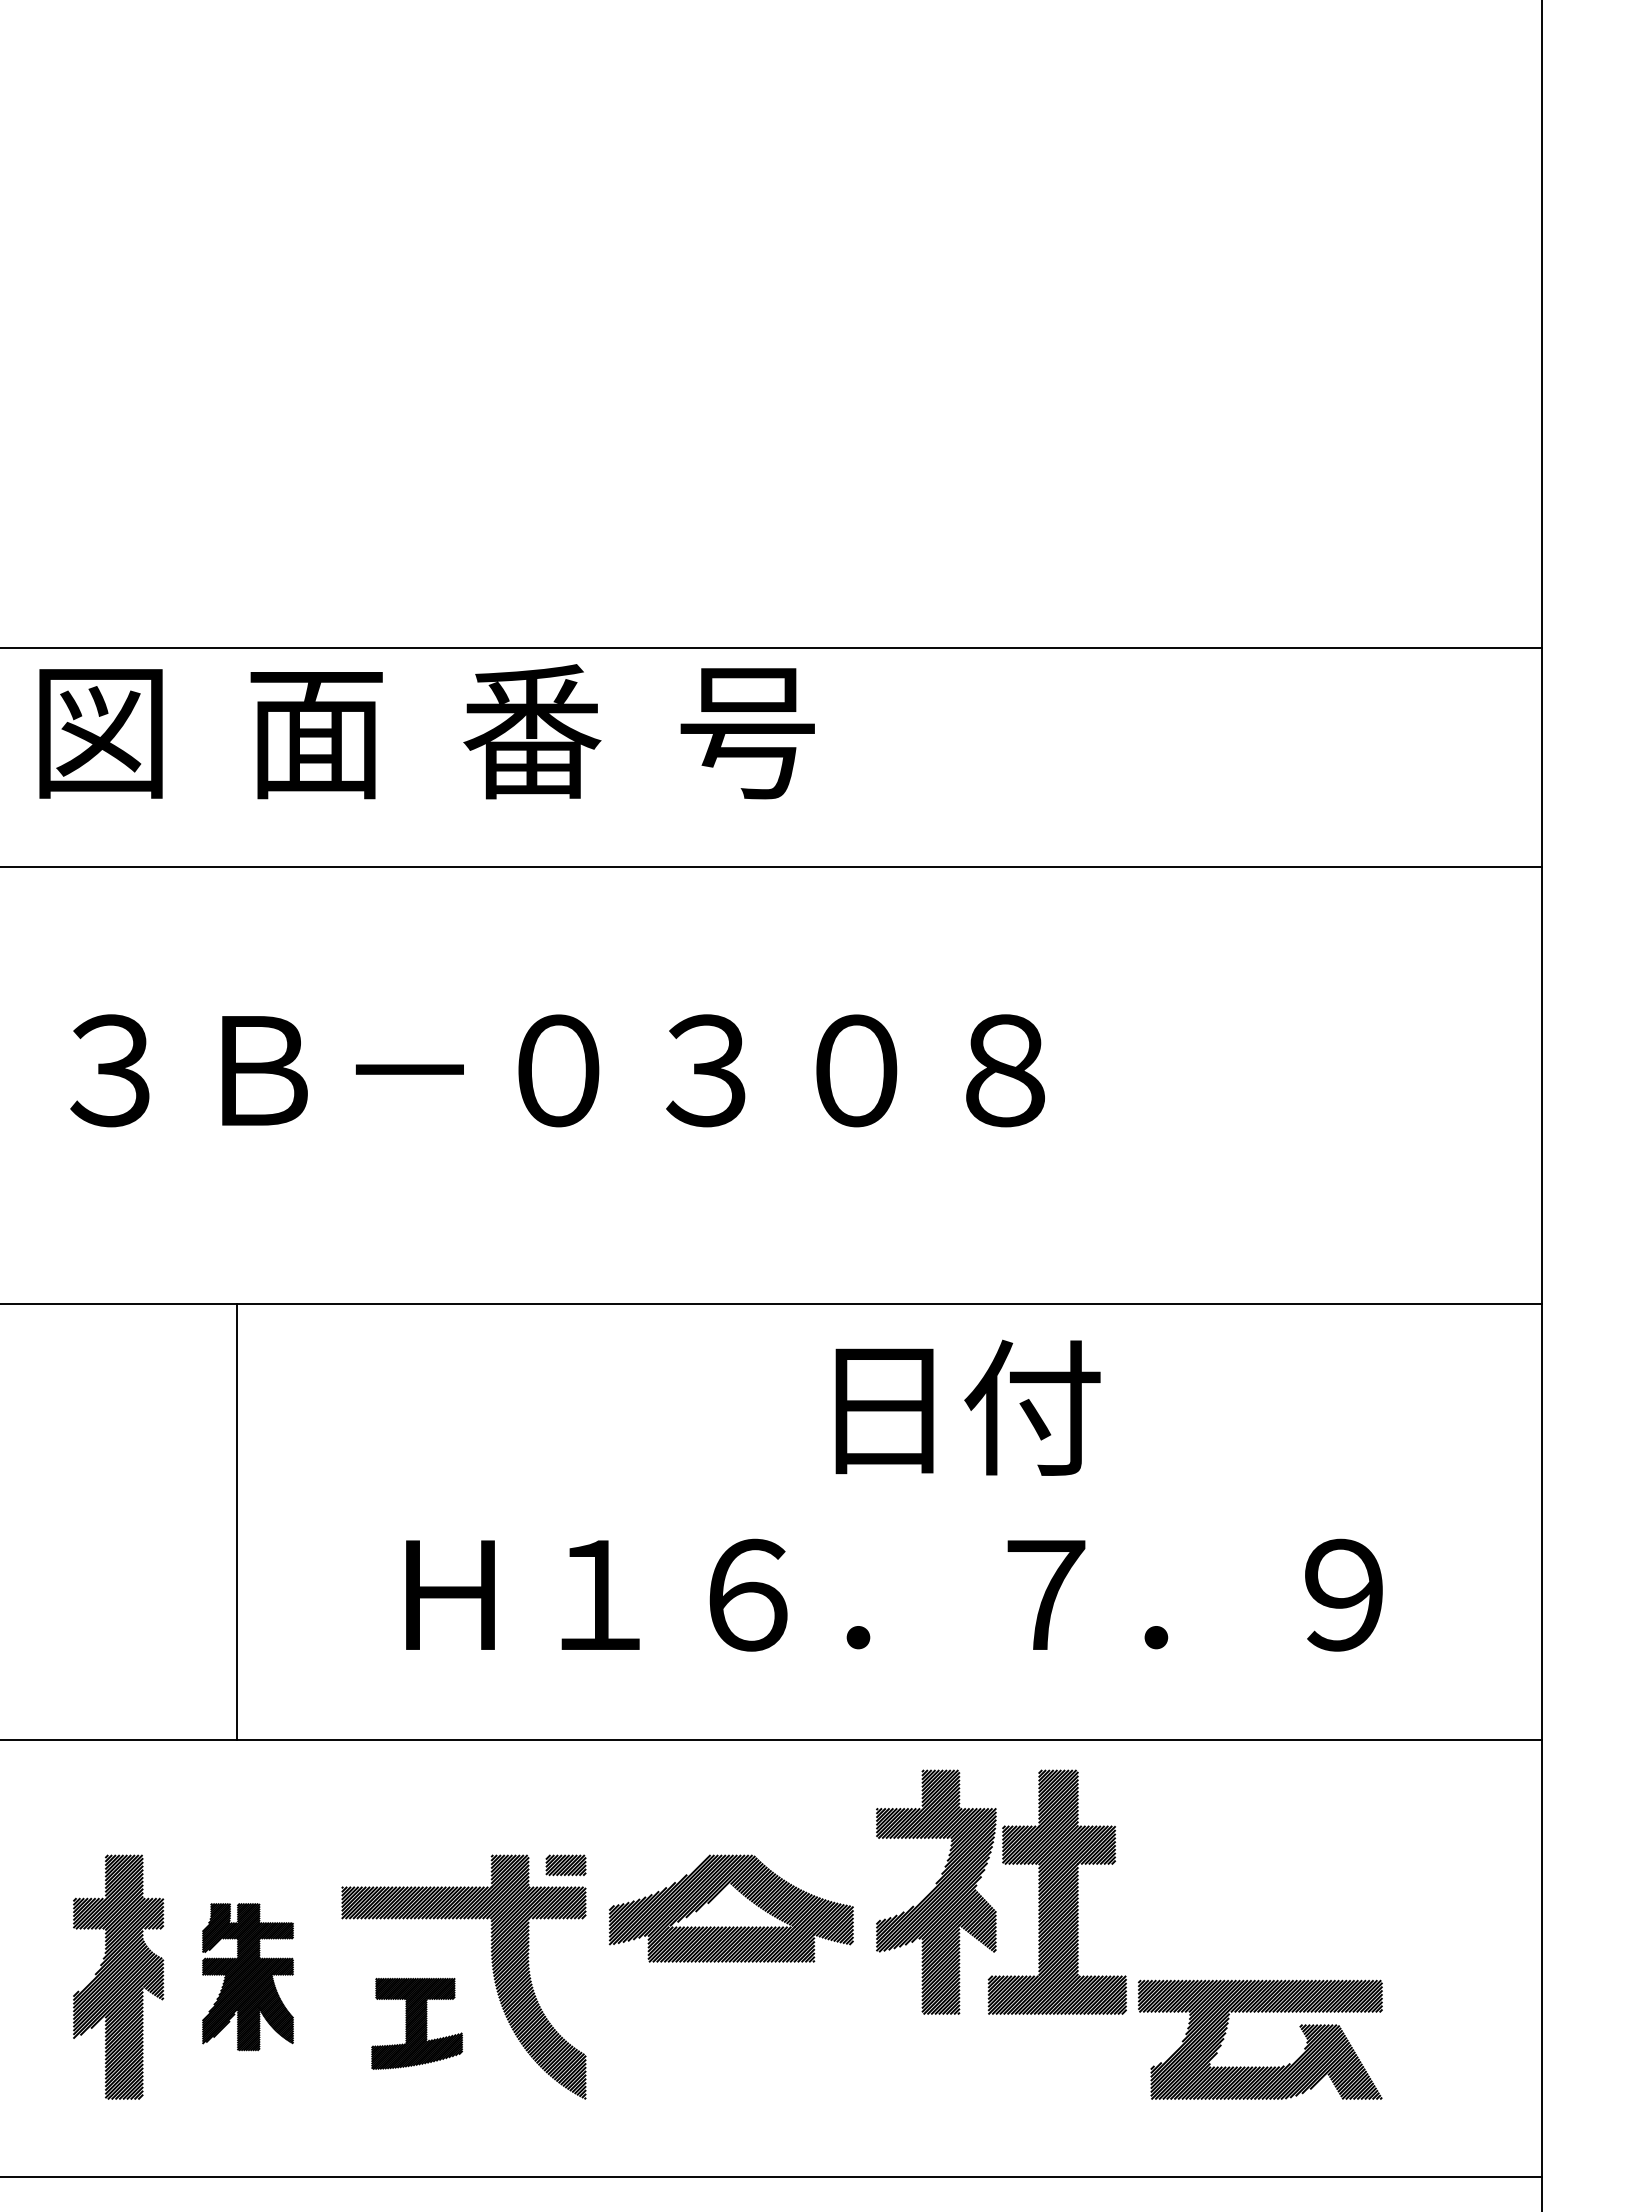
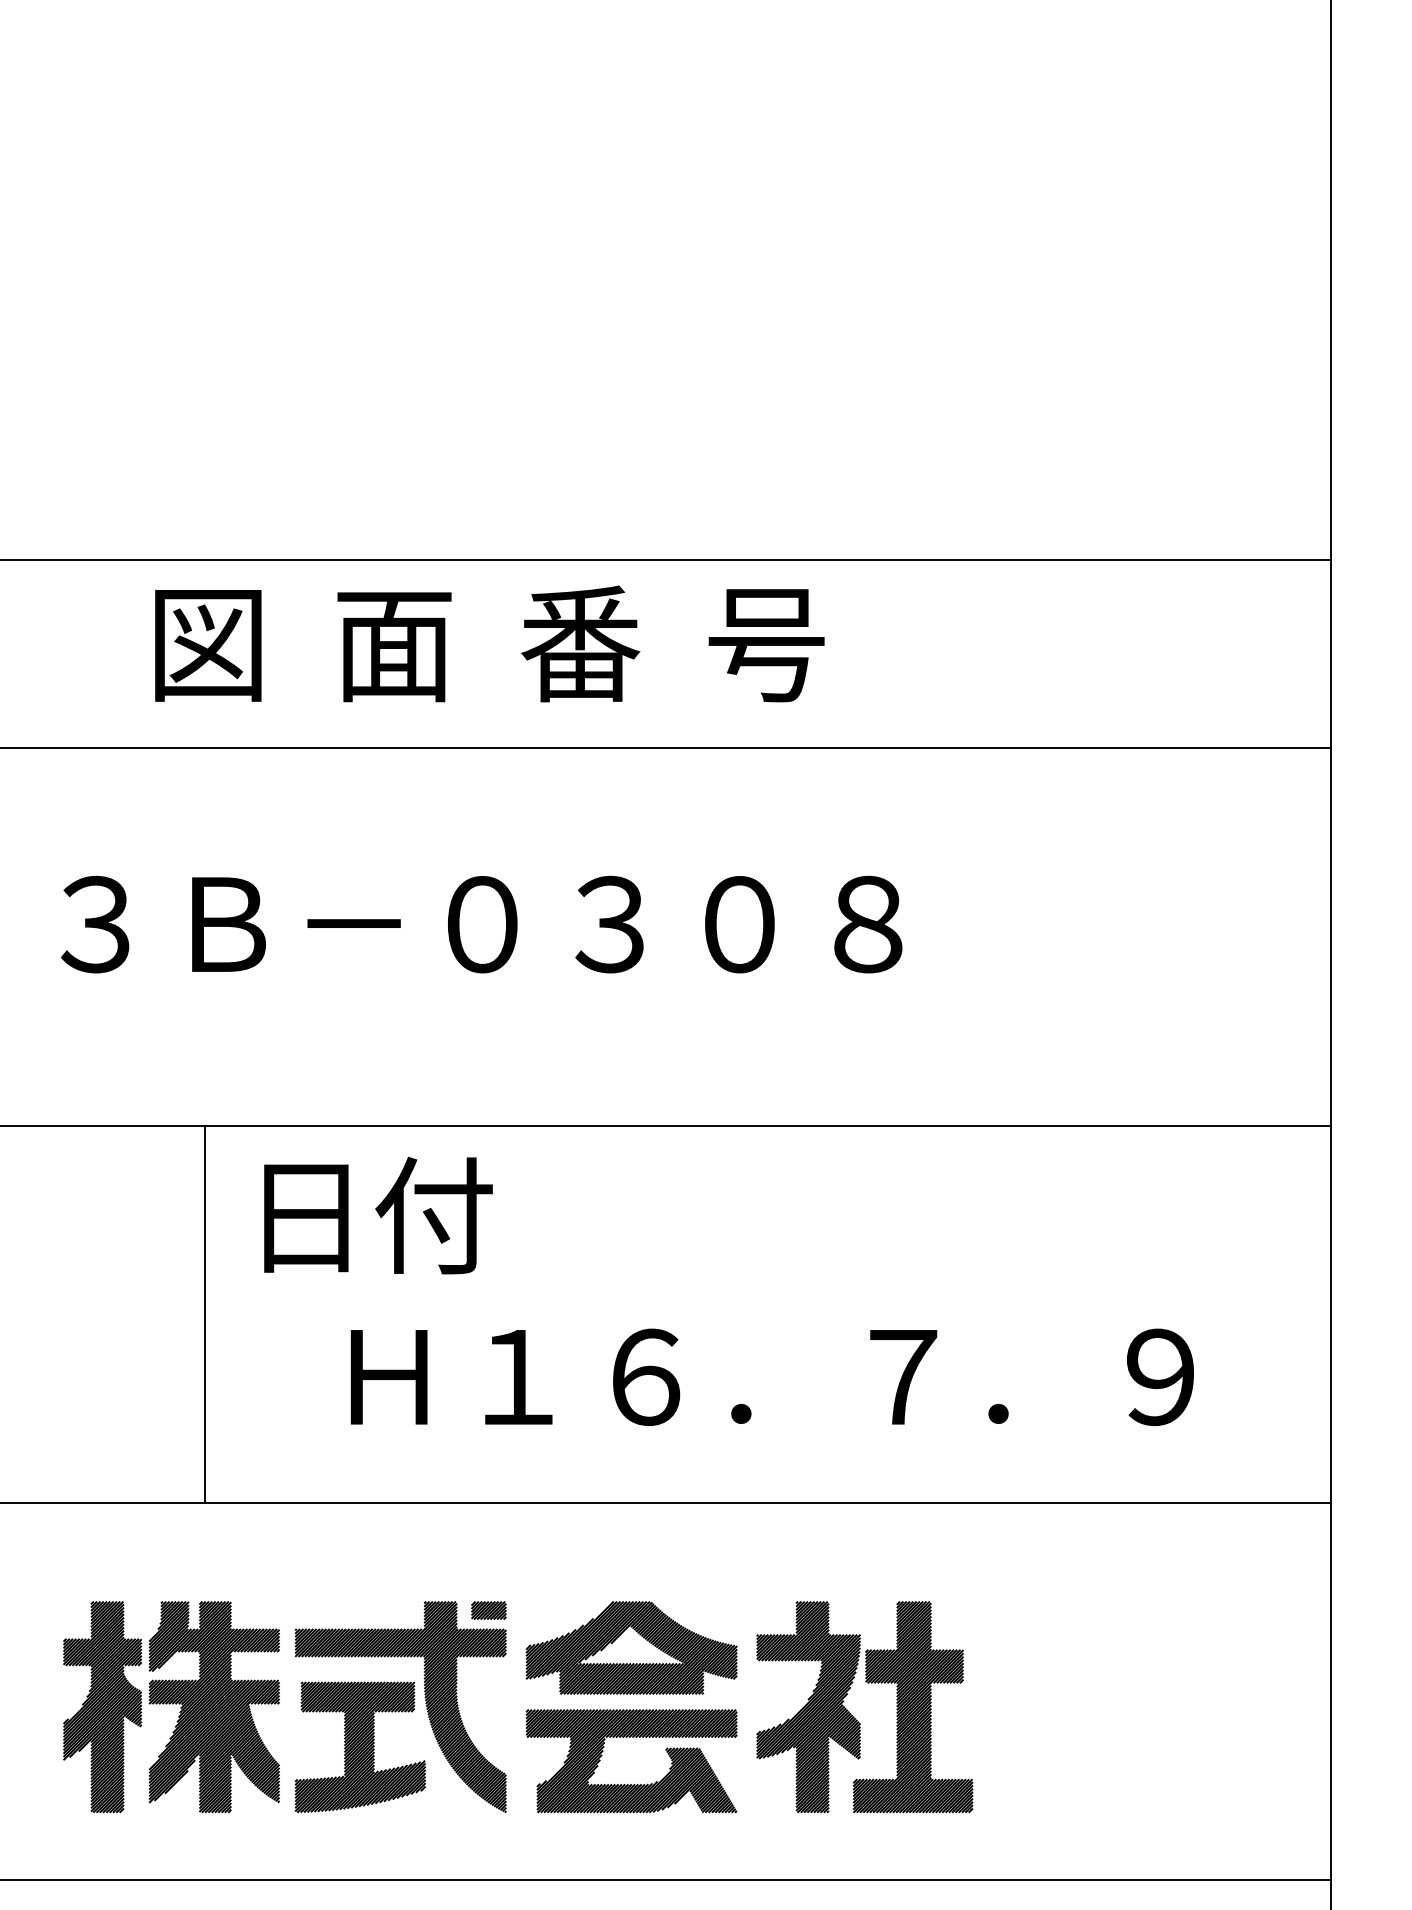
text: (426, 731) -> (489, 643), moved
text: (967, 1407) -> (377, 1215), moved
part: (989, 1903) -> (854, 1716), moved
part: (247, 1976) -> (213, 1706), size x1.67
part: (416, 2023) -> (359, 1747), size x1.67
part: (1259, 2066) -> (630, 1784), moved

